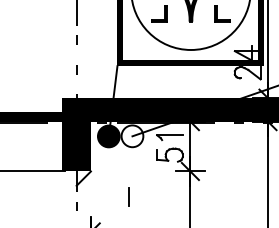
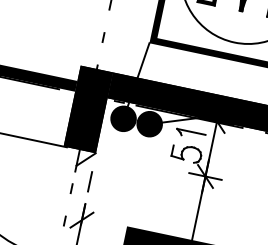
fill: (132, 136) -> (149, 124), added
line: (128, 196) -> (89, 180), moved

